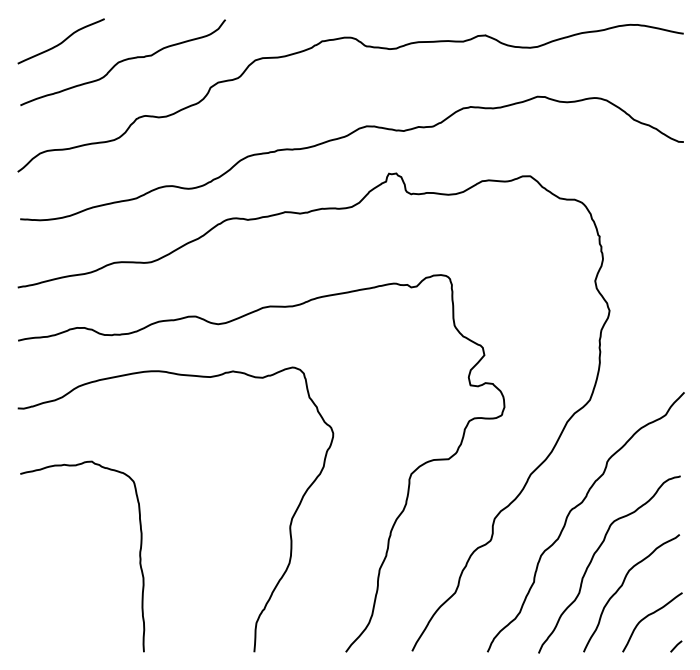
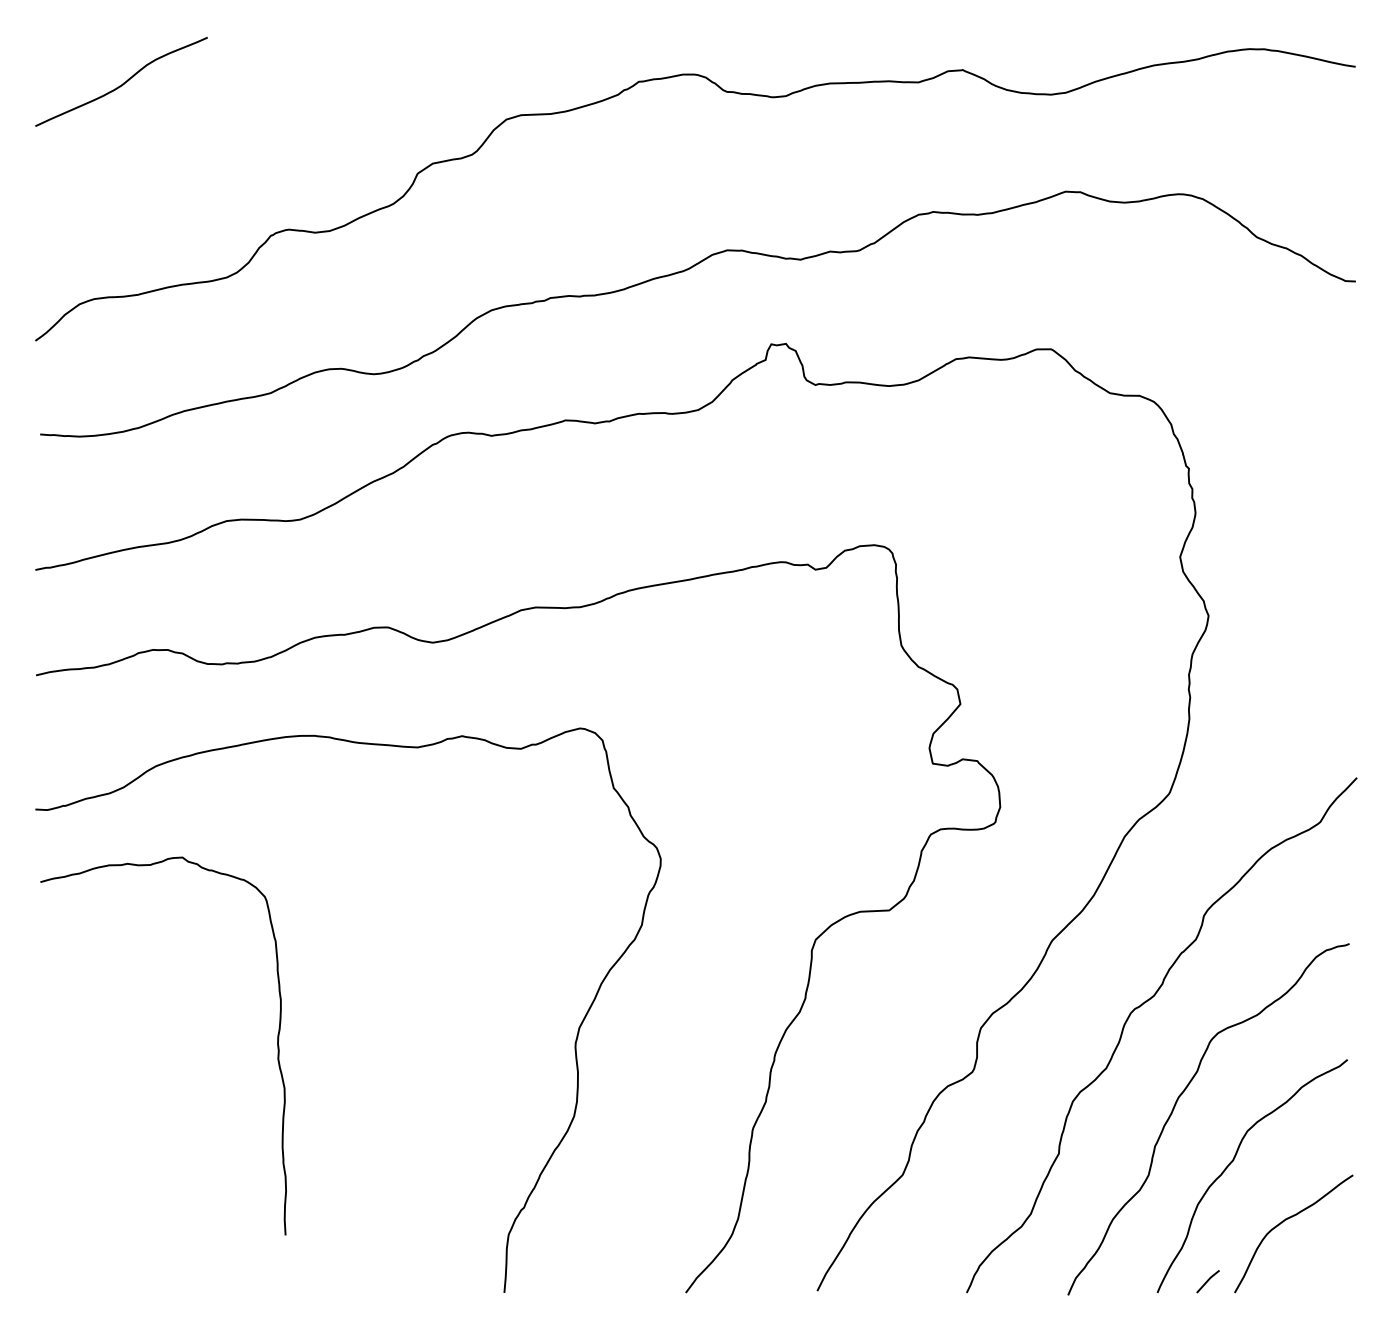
curve: (122, 61) -> (243, 121), removed
curve: (139, 556) -> (276, 1045), moved
line: (676, 646) -> (1208, 1281), moved

